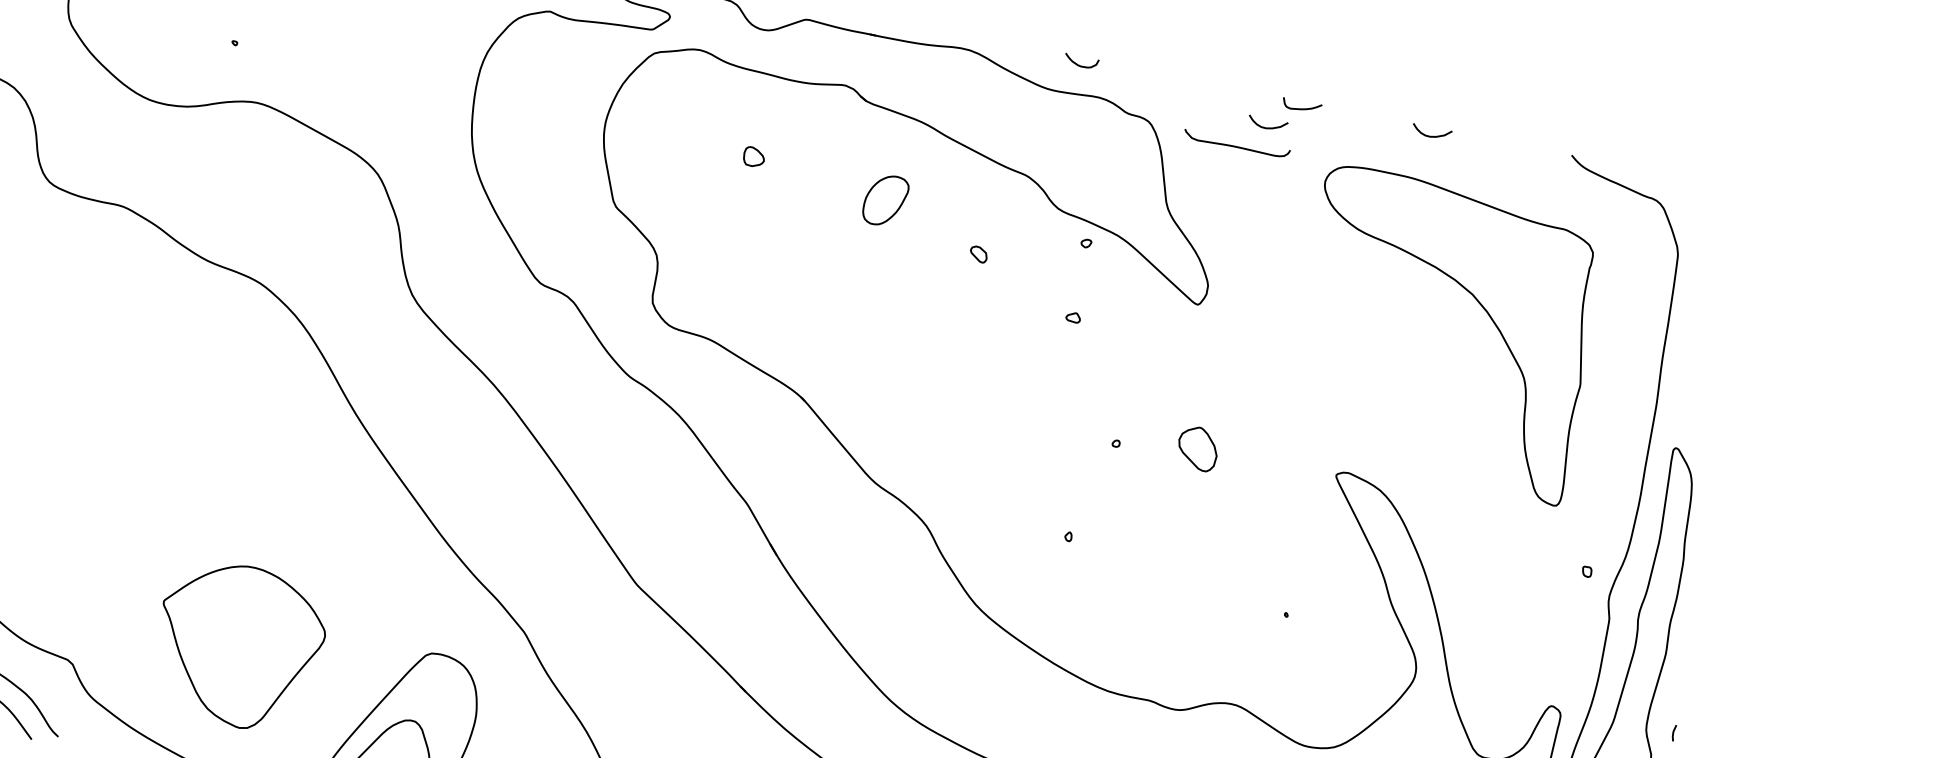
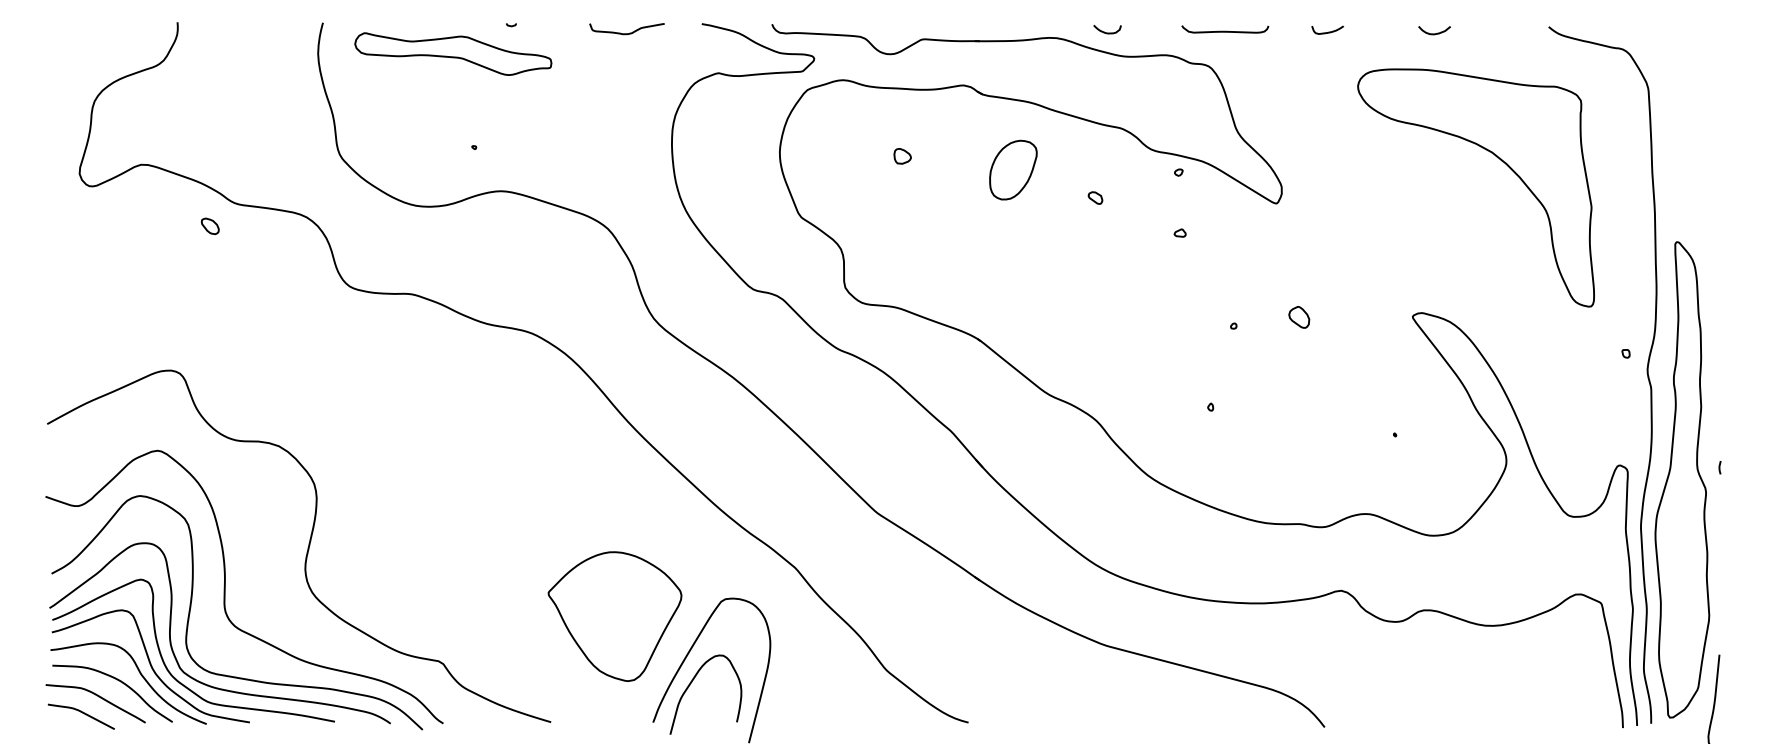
curve: (1080, 65) -> (1107, 32), moved
curve: (1267, 127) -> (1303, 52), removed
curve: (1236, 145) -> (1225, 30), moved
part: (885, 199) -> (1013, 169), size x1.43
part: (1198, 448) -> (1299, 317), size x0.62
part: (238, 645) -> (614, 616), moved

